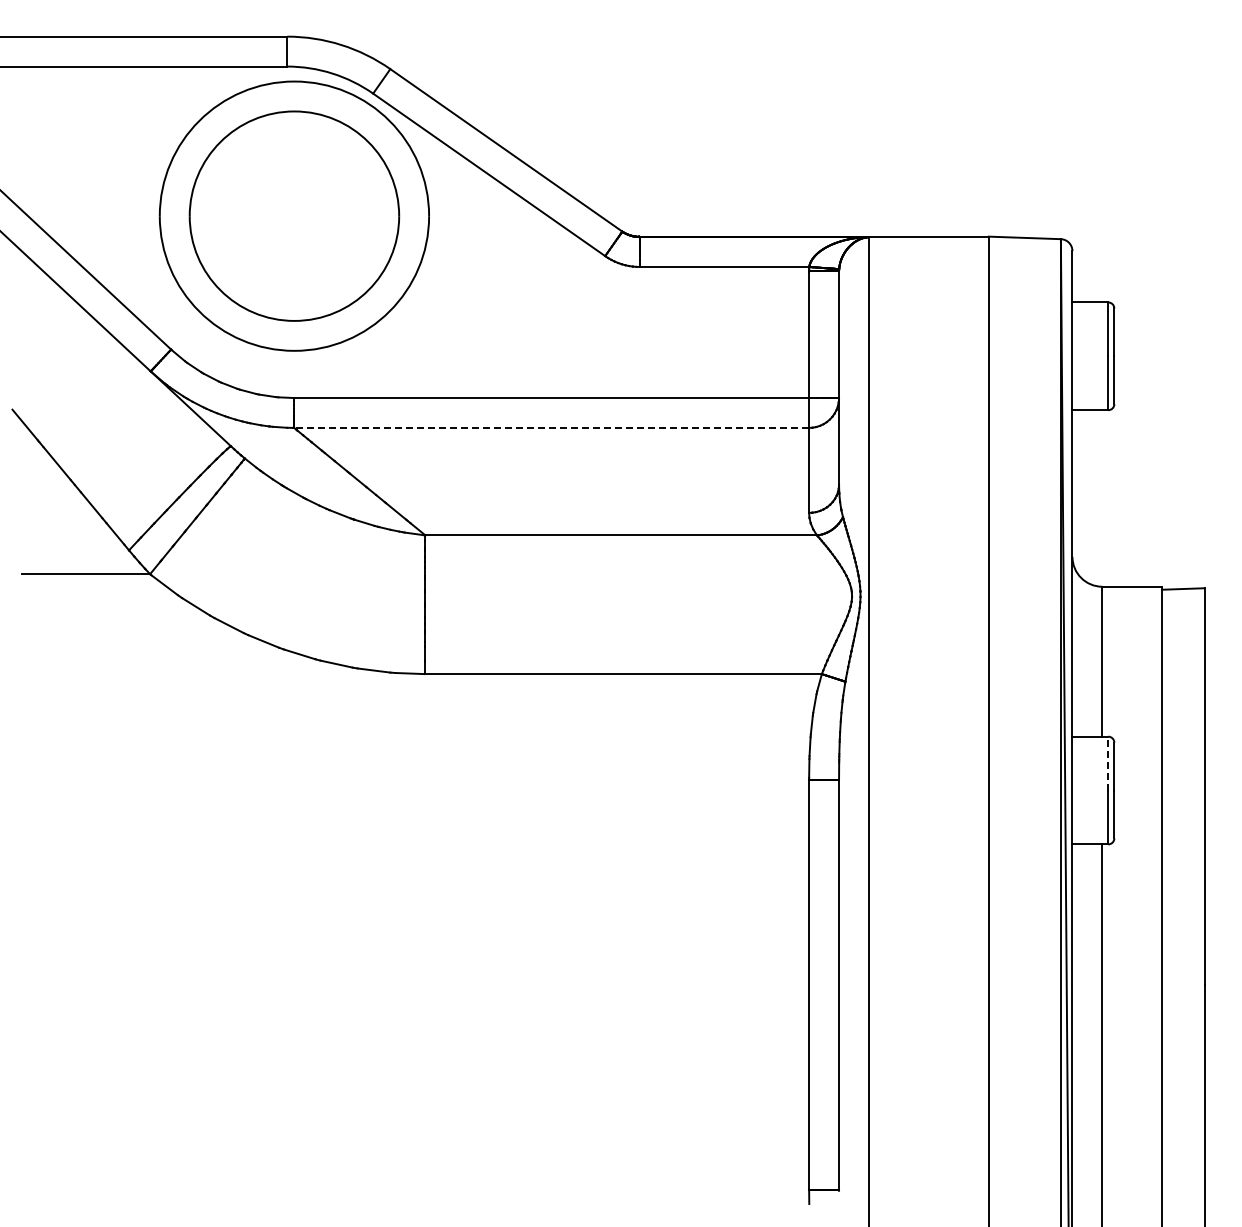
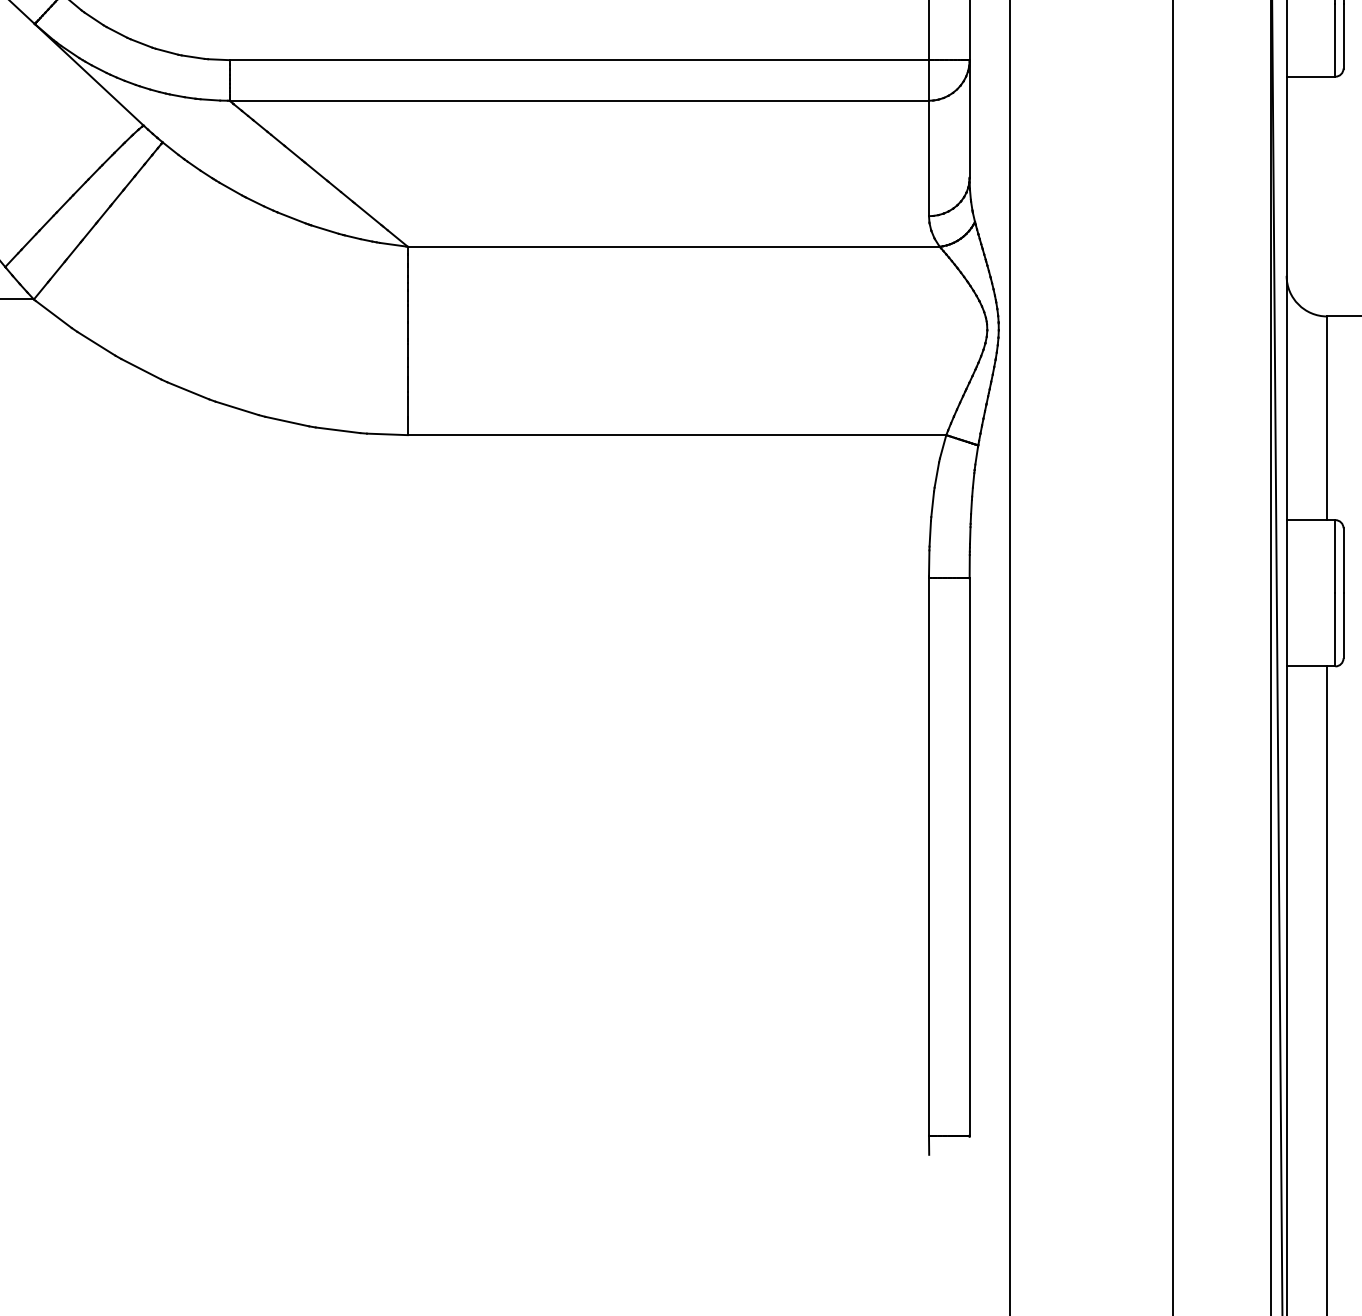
line: (551, 427) -> (579, 100), dashed -> solid
line: (1108, 763) -> (1335, 556), dashed -> solid

